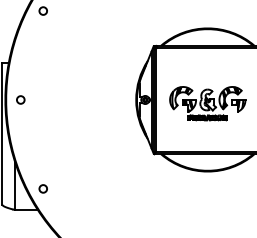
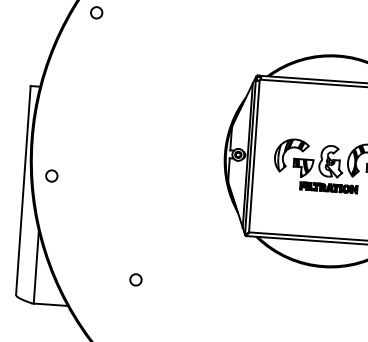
circle: (20, 99) -> (51, 175), moved
circle: (42, 188) -> (134, 279), moved

